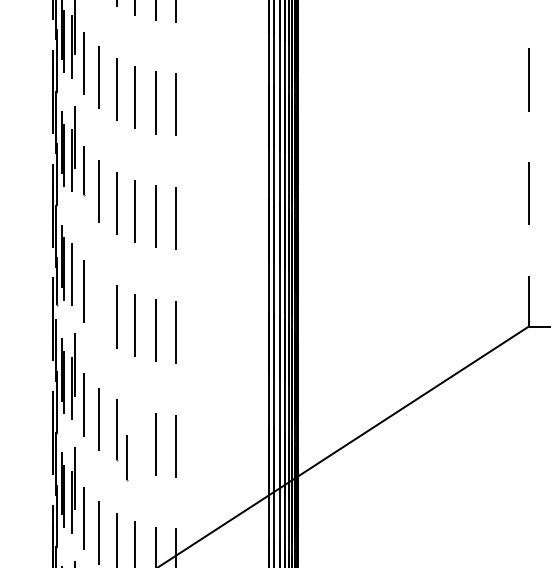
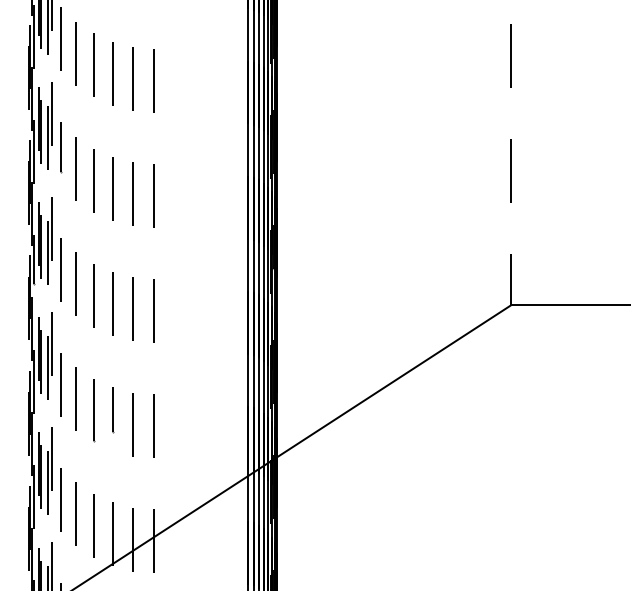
line: (74, 250) -> (51, 228), added
line: (99, 305) -> (76, 283), added
line: (126, 458) -> (113, 410), moved

